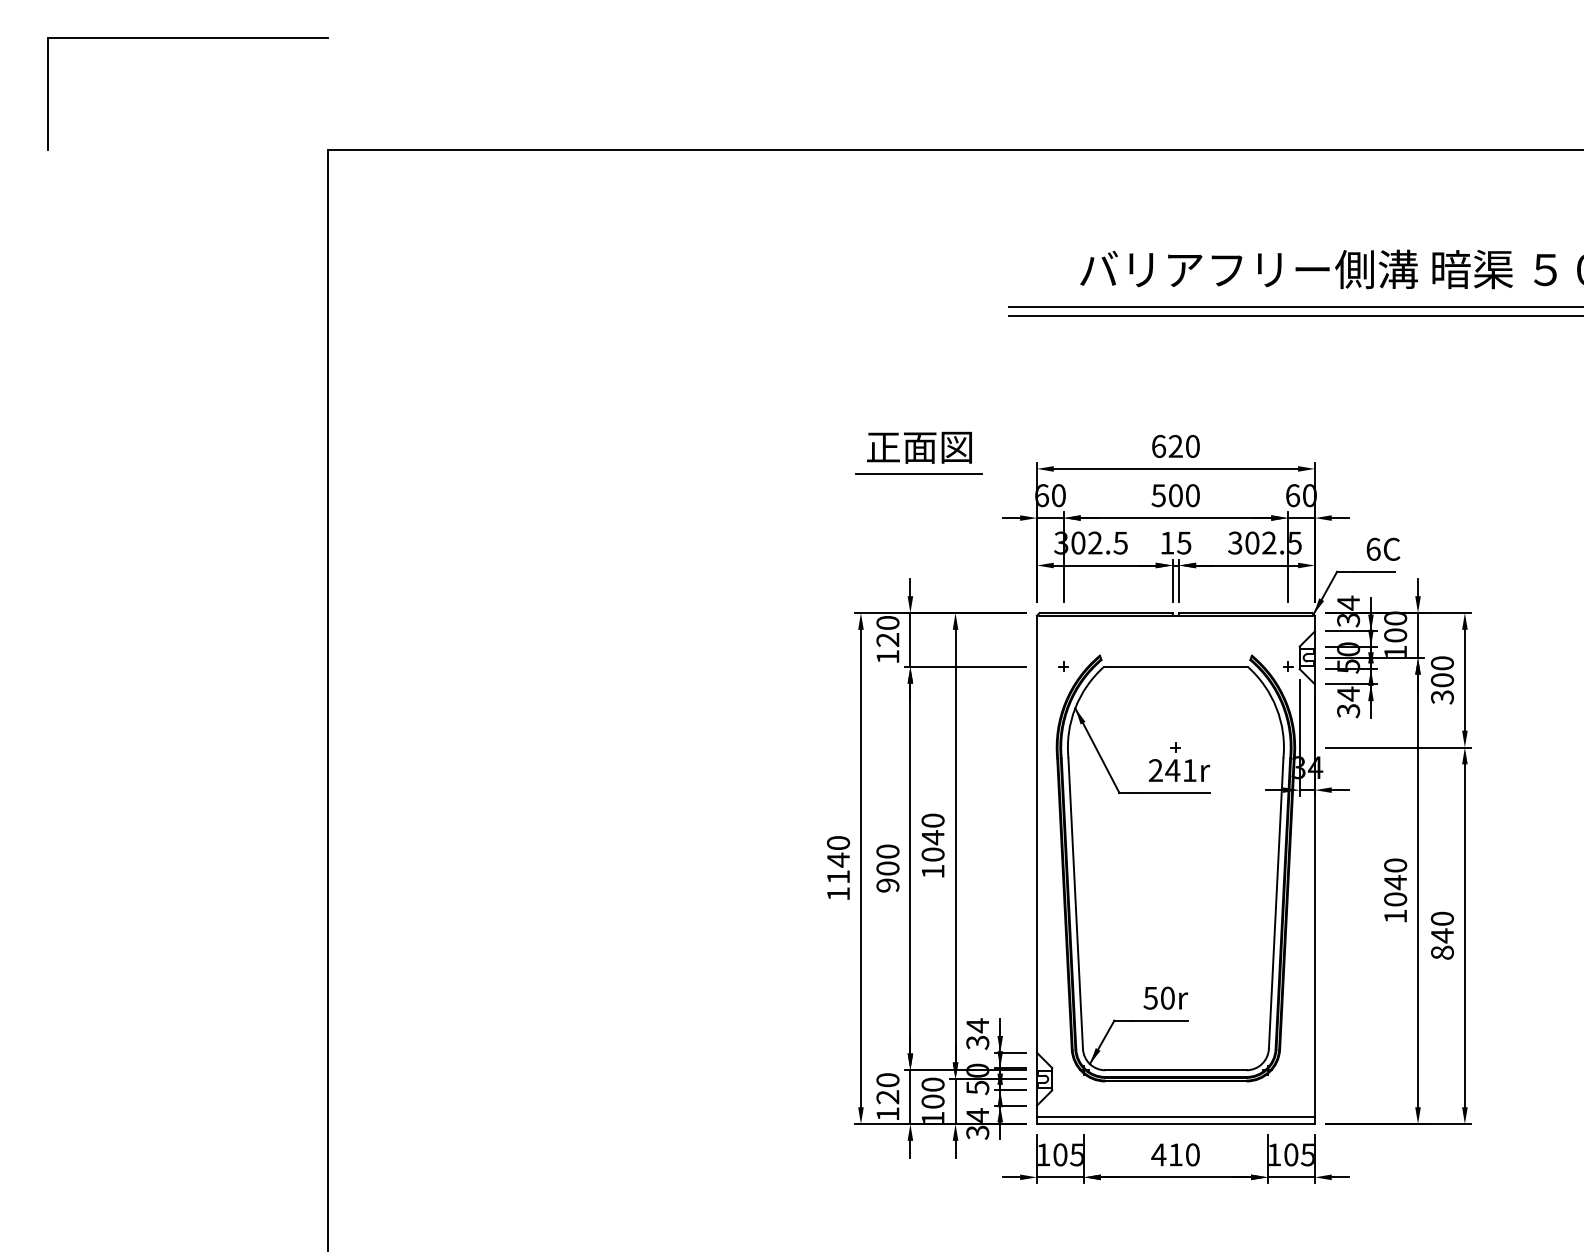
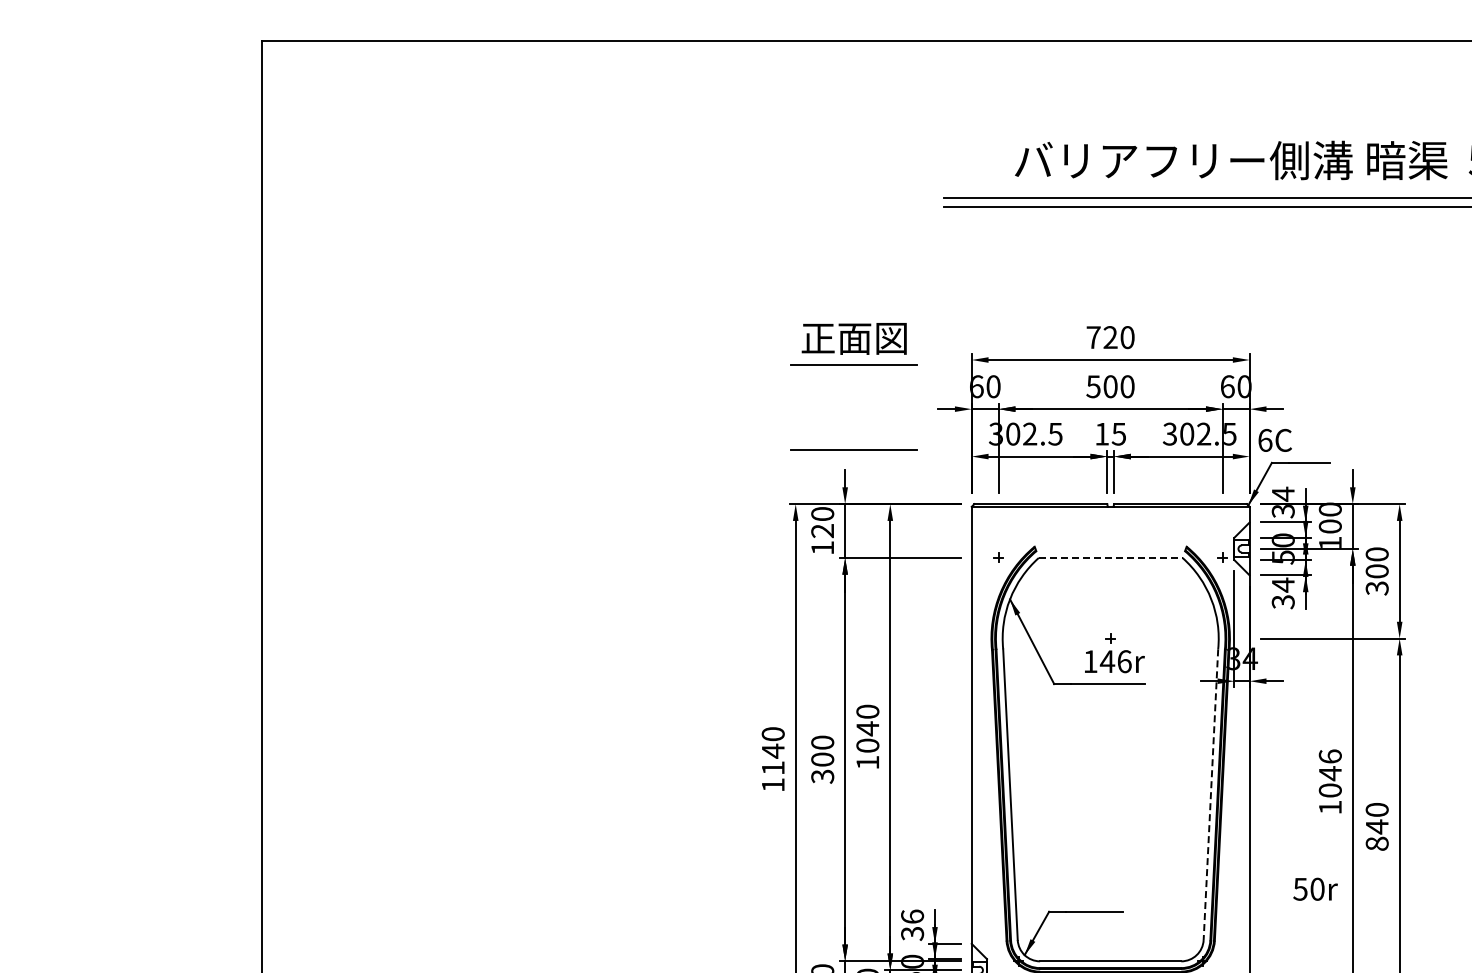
text: (1159, 446) -> (1094, 337), 620 -> 720
text: (1383, 548) -> (1275, 439), moved
line: (918, 558) -> (853, 449), added
line: (1175, 666) -> (1110, 557), solid -> dashed
text: (1172, 770) -> (1107, 661), 241r -> 146r
text: (1395, 865) -> (1330, 756), 1040 -> 1046
text: (887, 885) -> (822, 776), 900 -> 300
line: (1276, 903) -> (1211, 794), solid -> dashed
text: (1165, 997) -> (1315, 888), moved
text: (977, 1025) -> (912, 916), 34 -> 36

